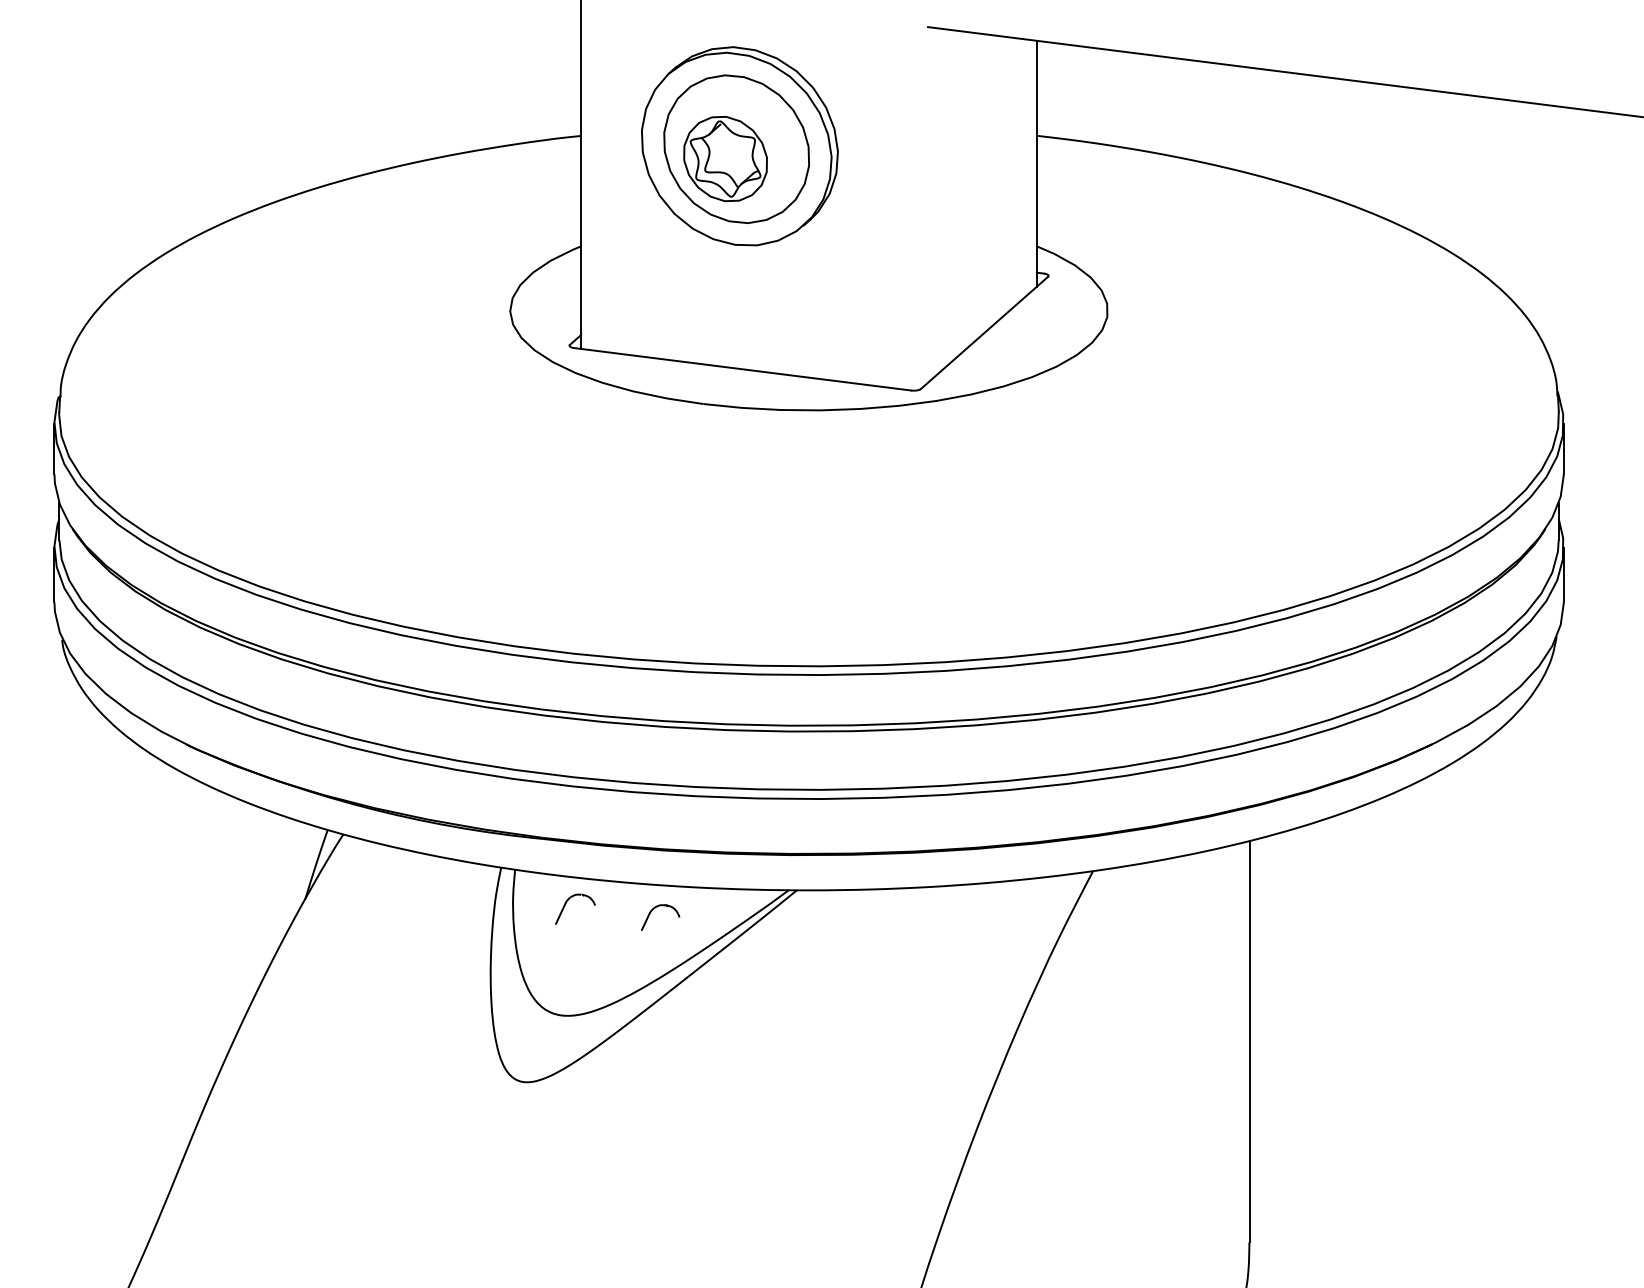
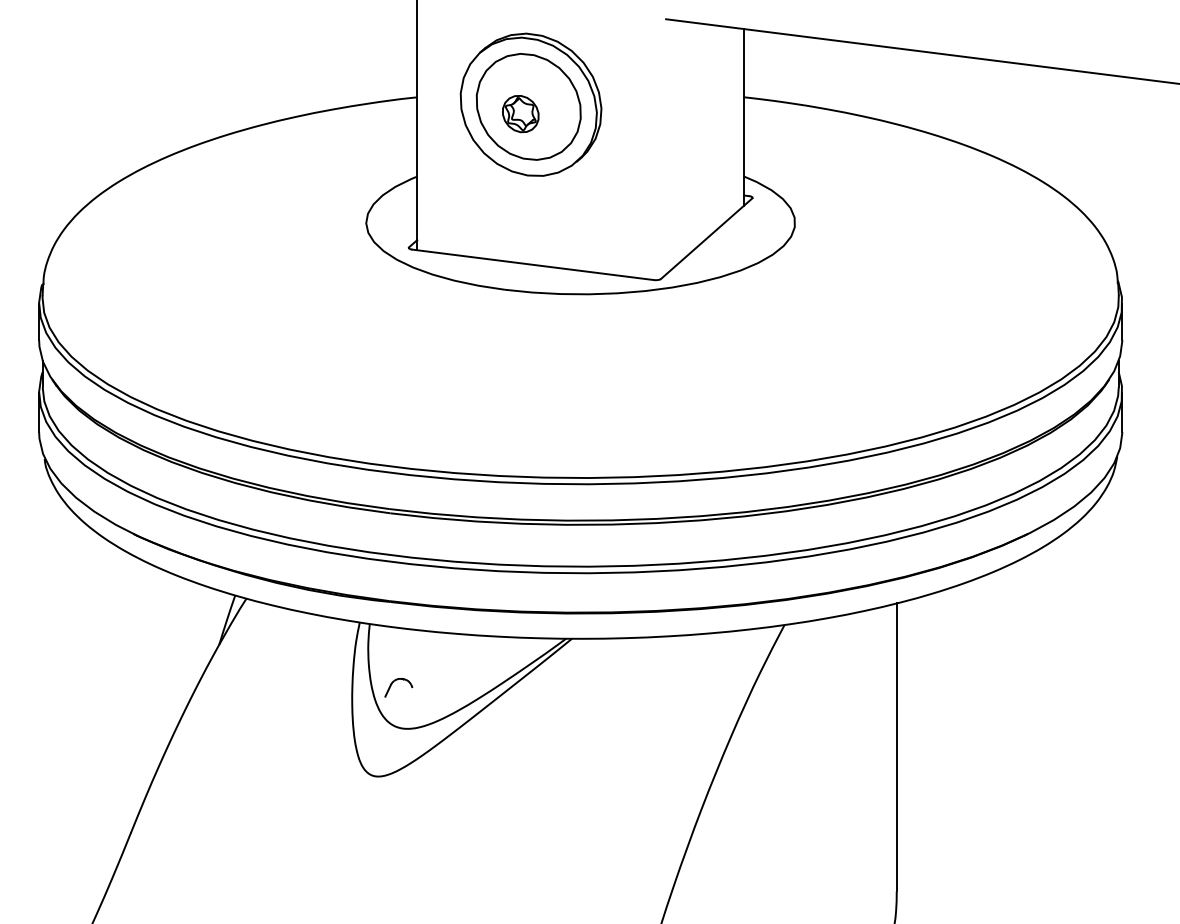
part: (725, 159) -> (520, 114), size x0.6
part: (566, 904) -> (406, 648), removed
part: (653, 910) -> (393, 682), moved

